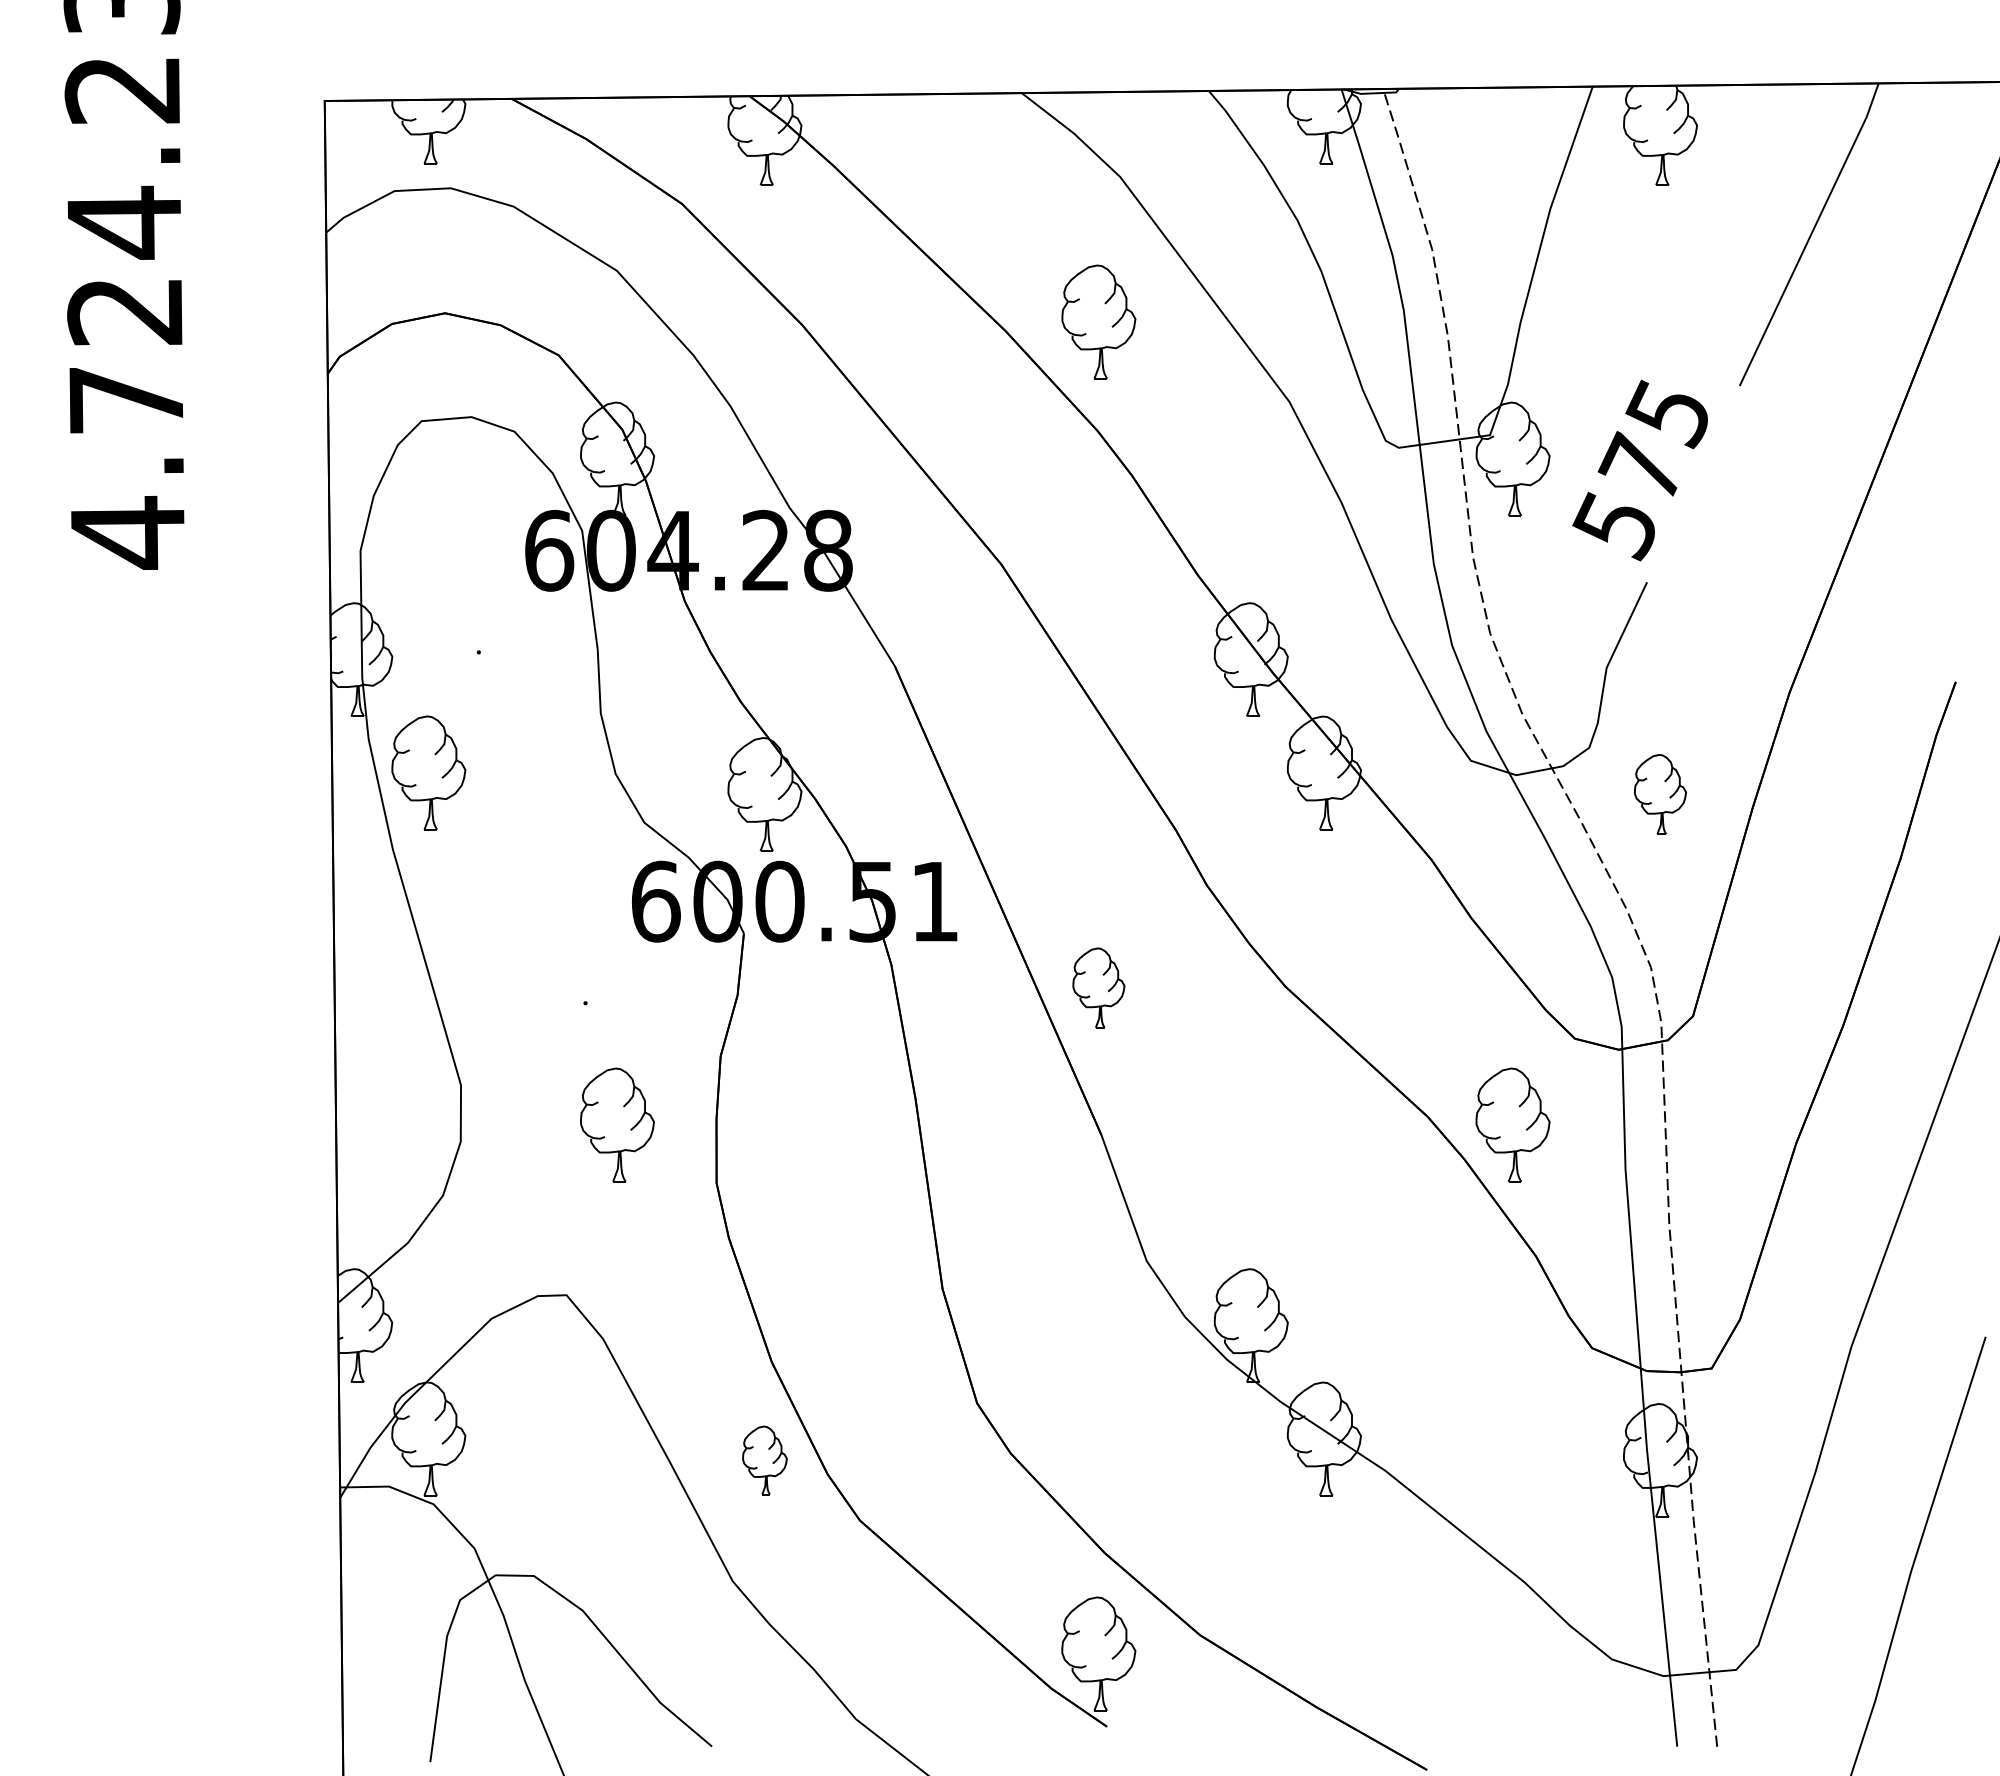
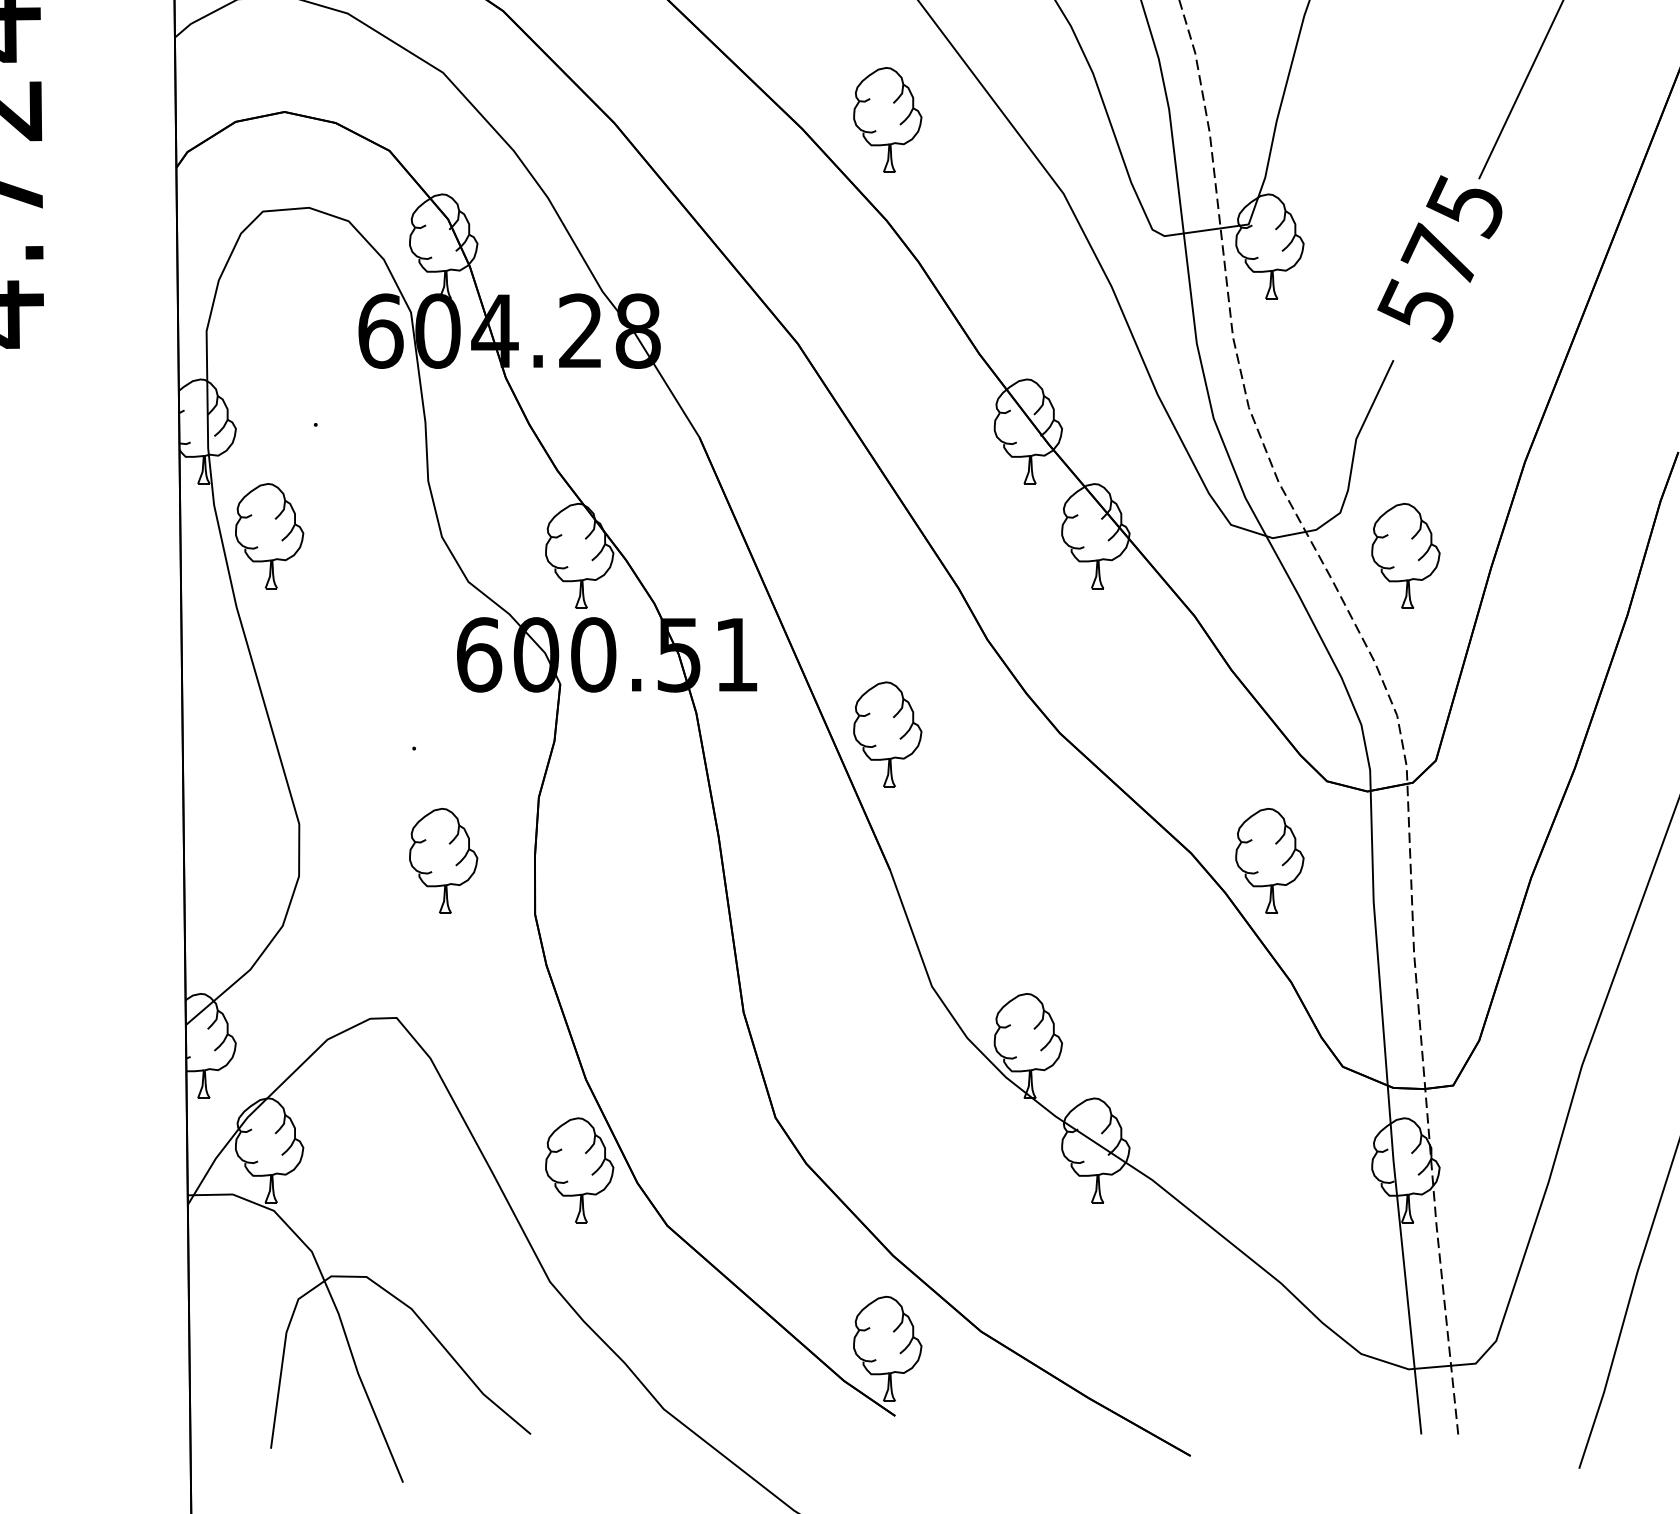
text: (1639, 470) -> (1439, 258), moved
part: (1660, 794) -> (1405, 555), size x1.43
part: (1098, 987) -> (887, 734), size x1.43
part: (764, 1460) -> (579, 1170), size x1.67

